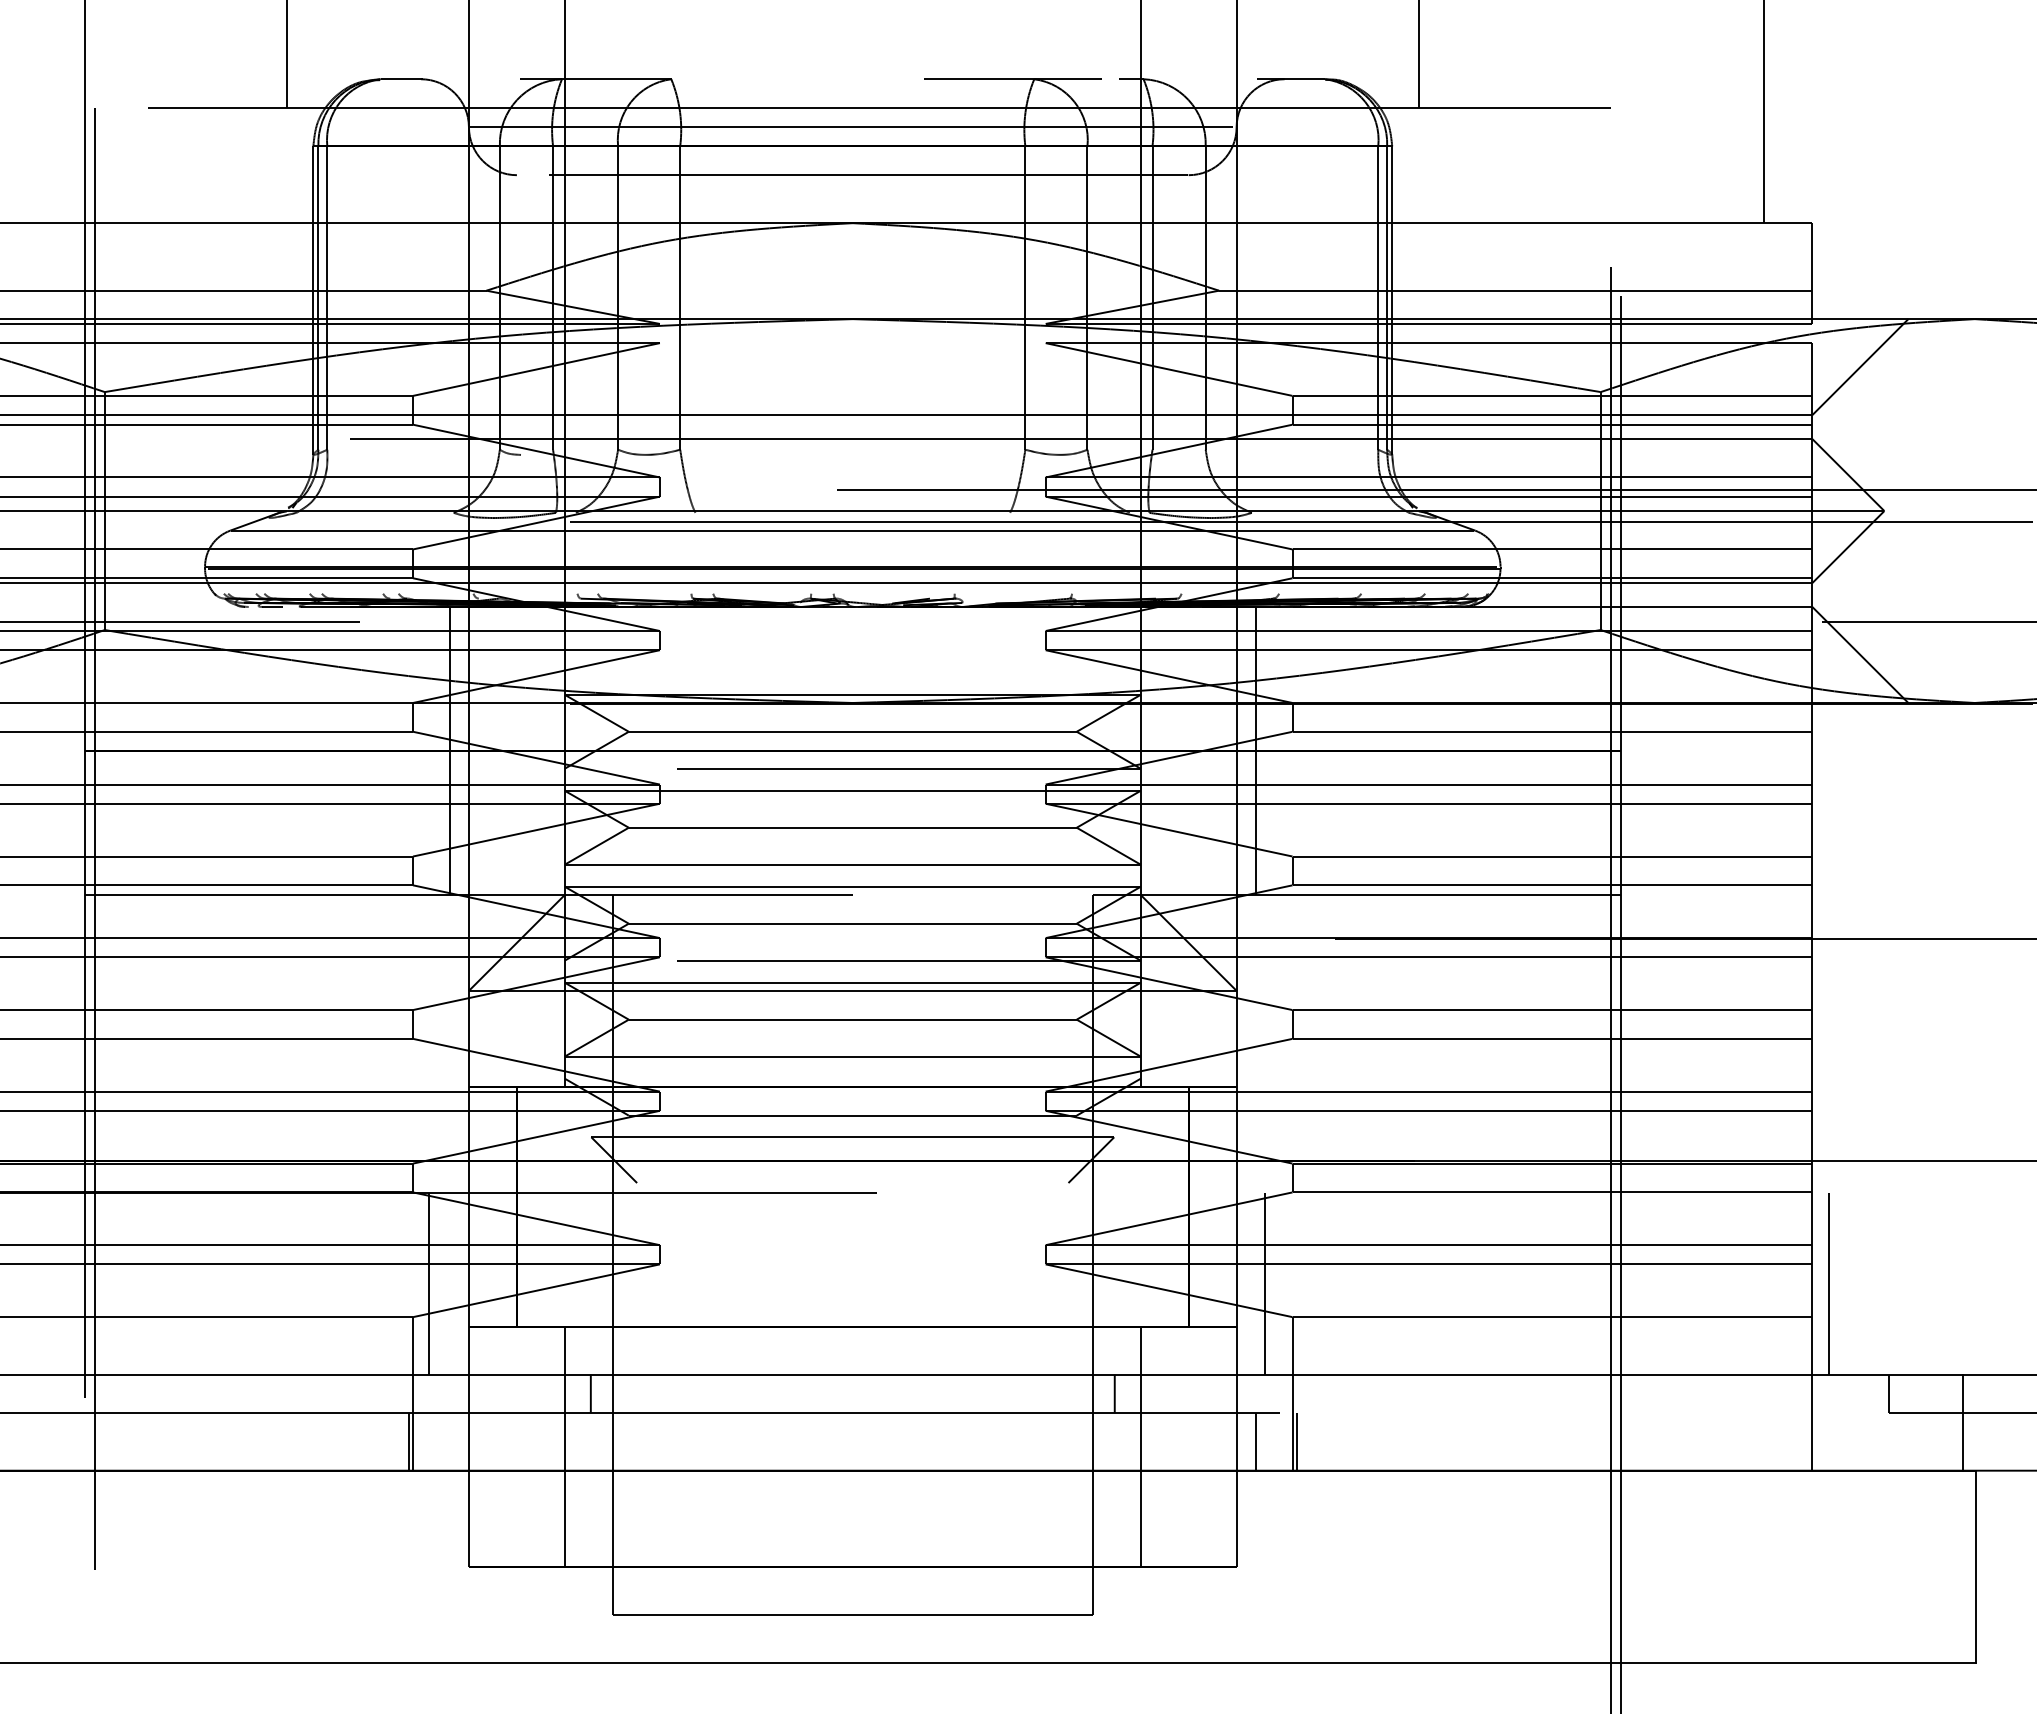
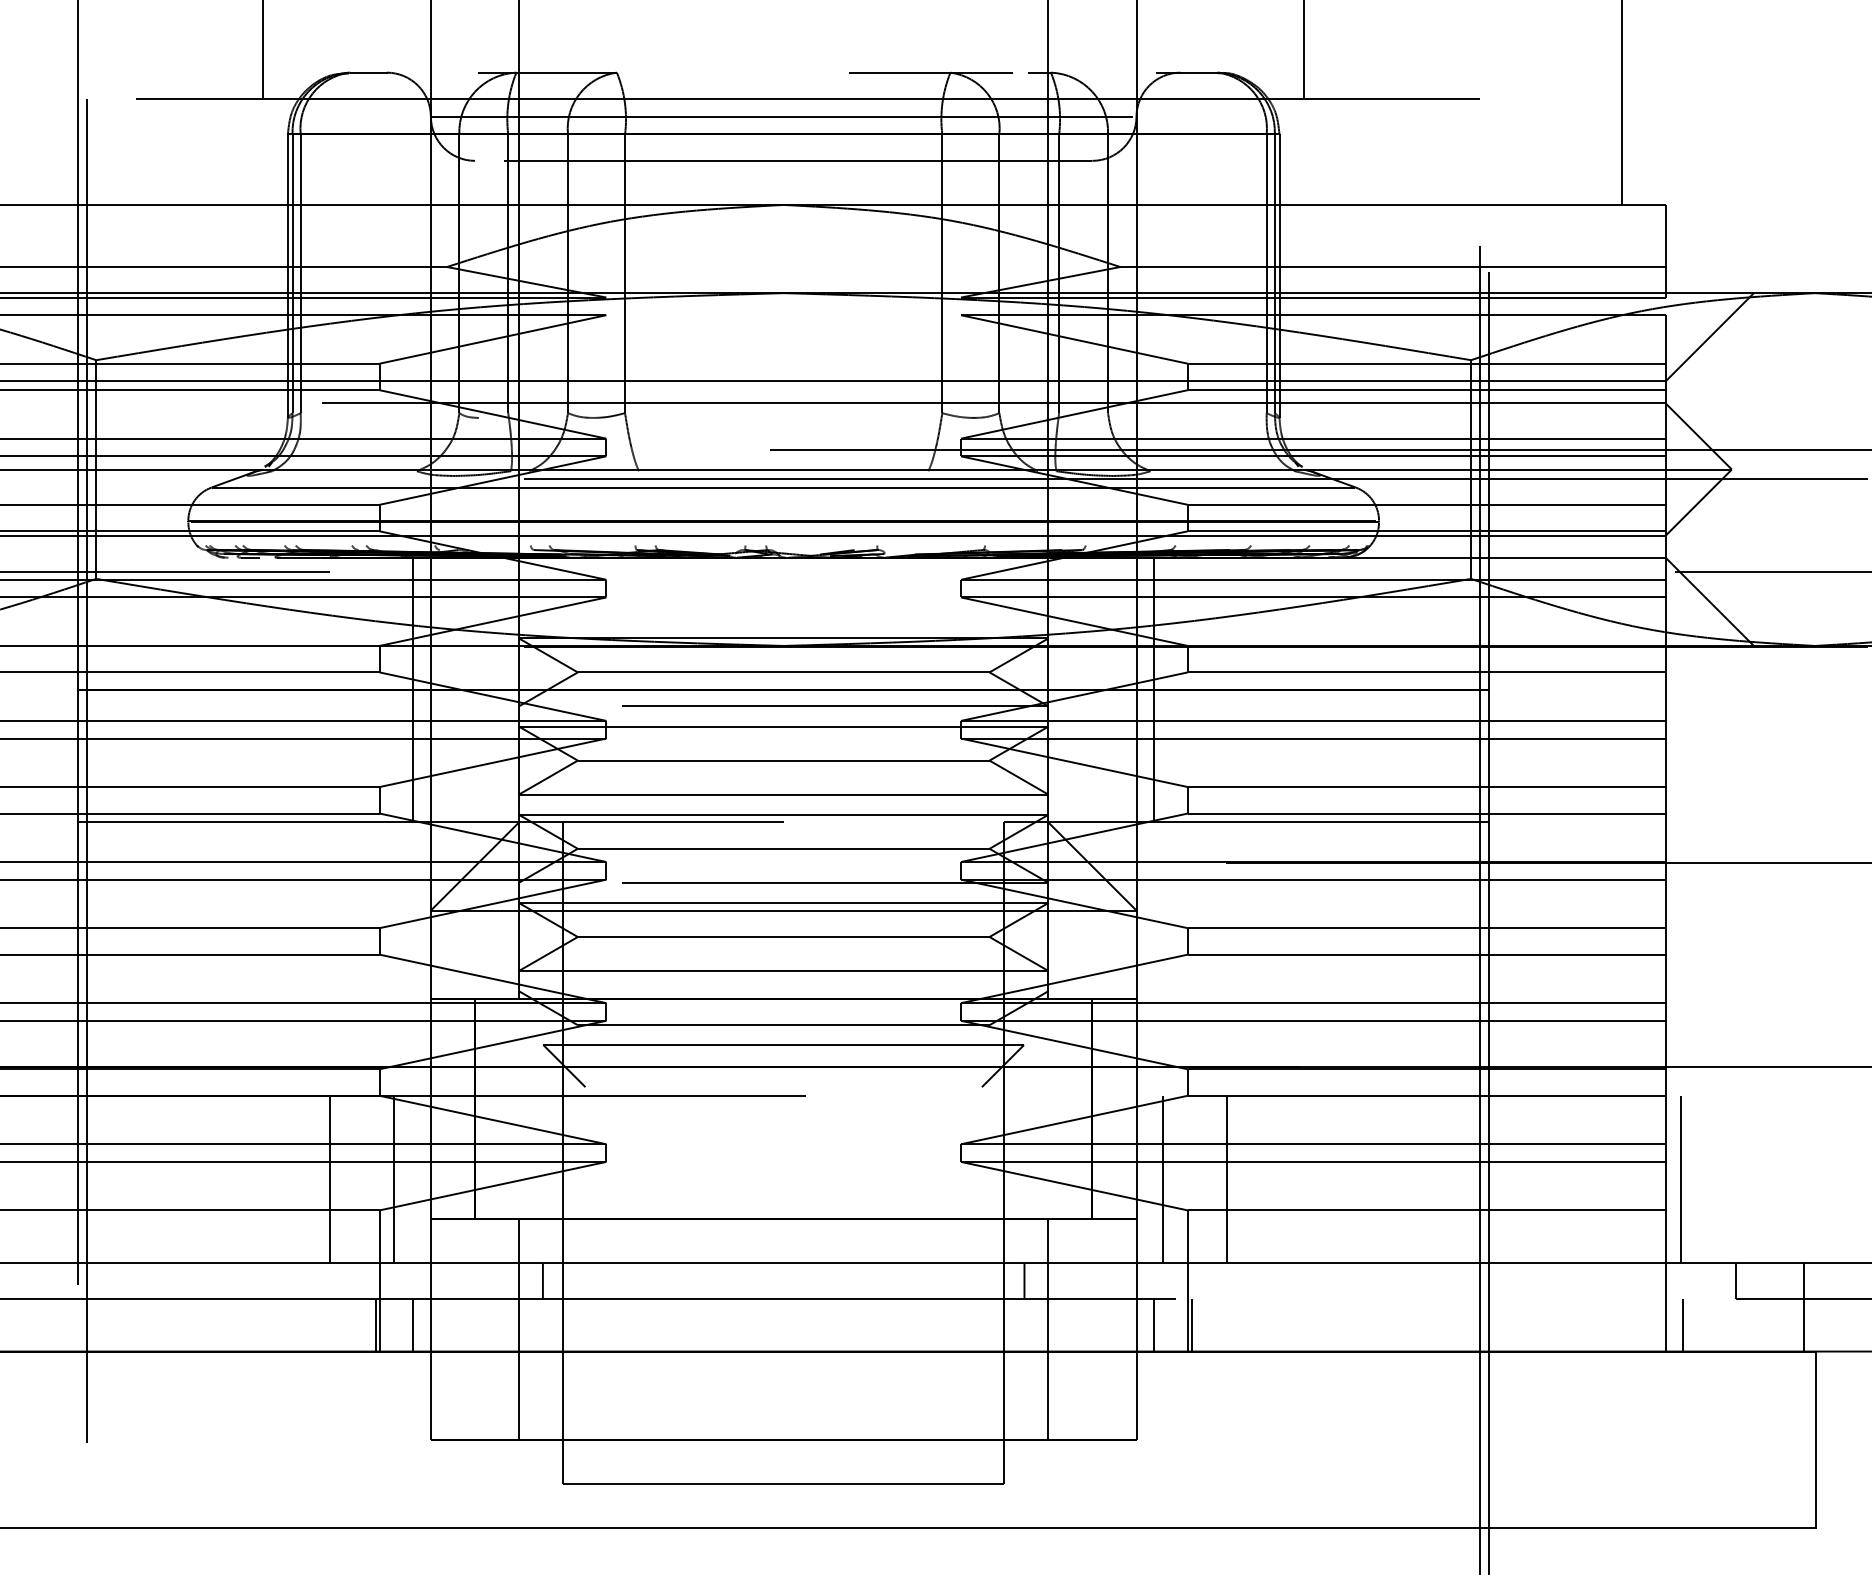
line: (358, 1283) -> (329, 1179), added
line: (1335, 1283) -> (1227, 1179), added
line: (449, 1441) -> (413, 1324), added
line: (1831, 1441) -> (1683, 1324), added

